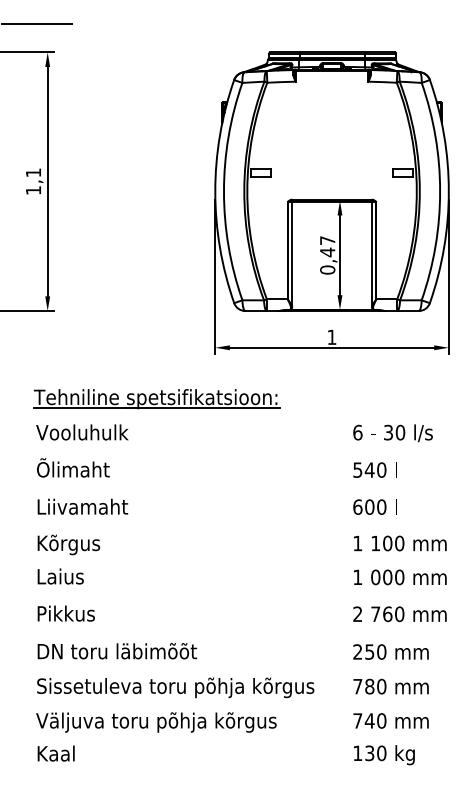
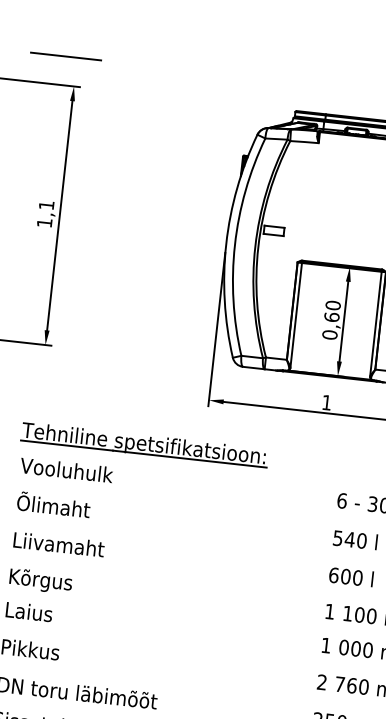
text: (327, 246) -> (332, 311), 0,47 -> 0,60

